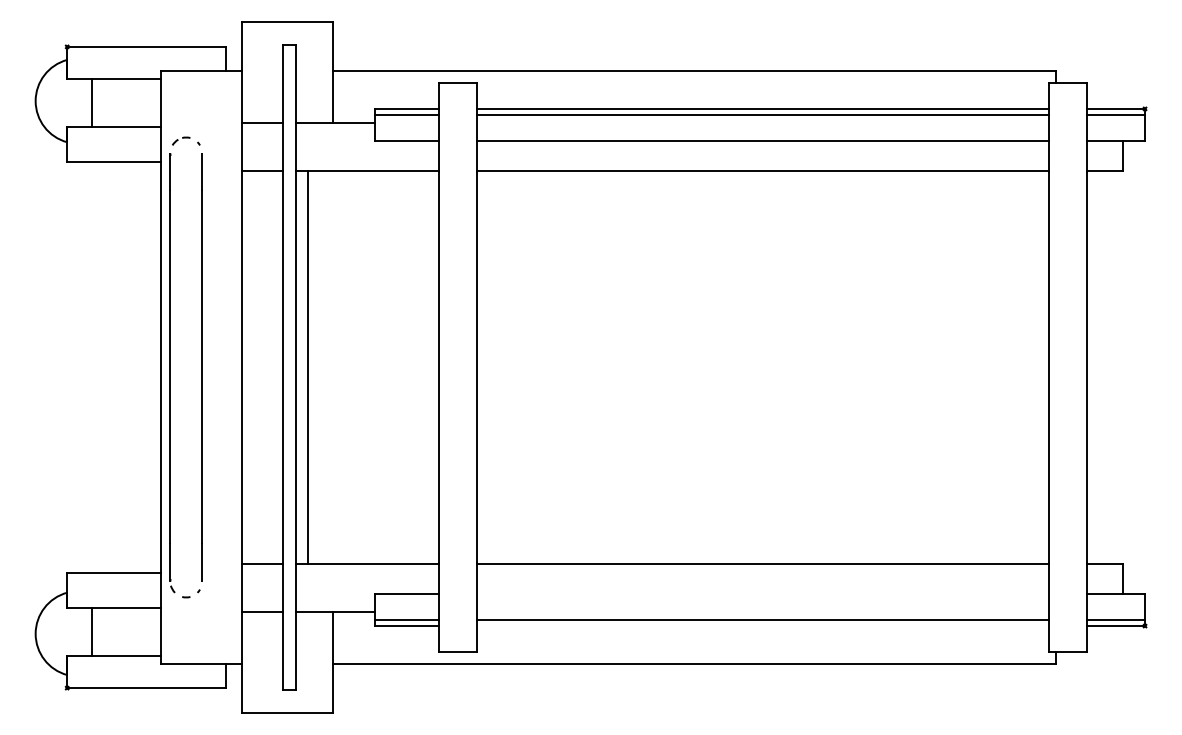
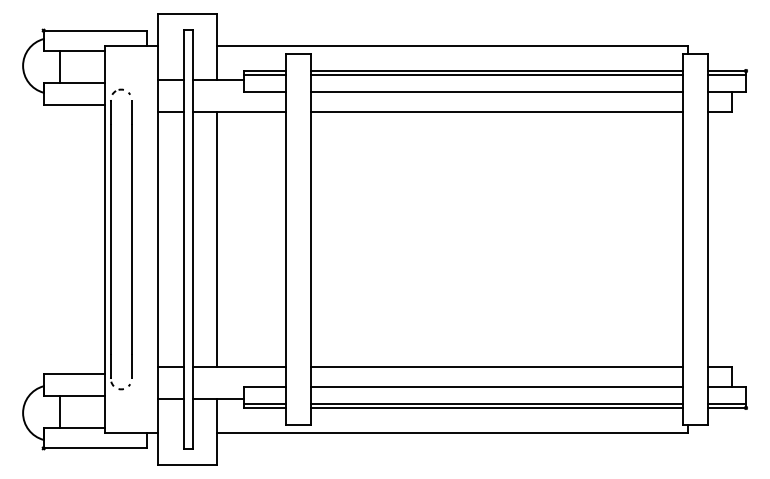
line: (307, 367) -> (216, 239), moved
line: (762, 594) -> (496, 387), added
line: (762, 626) -> (496, 408), added

